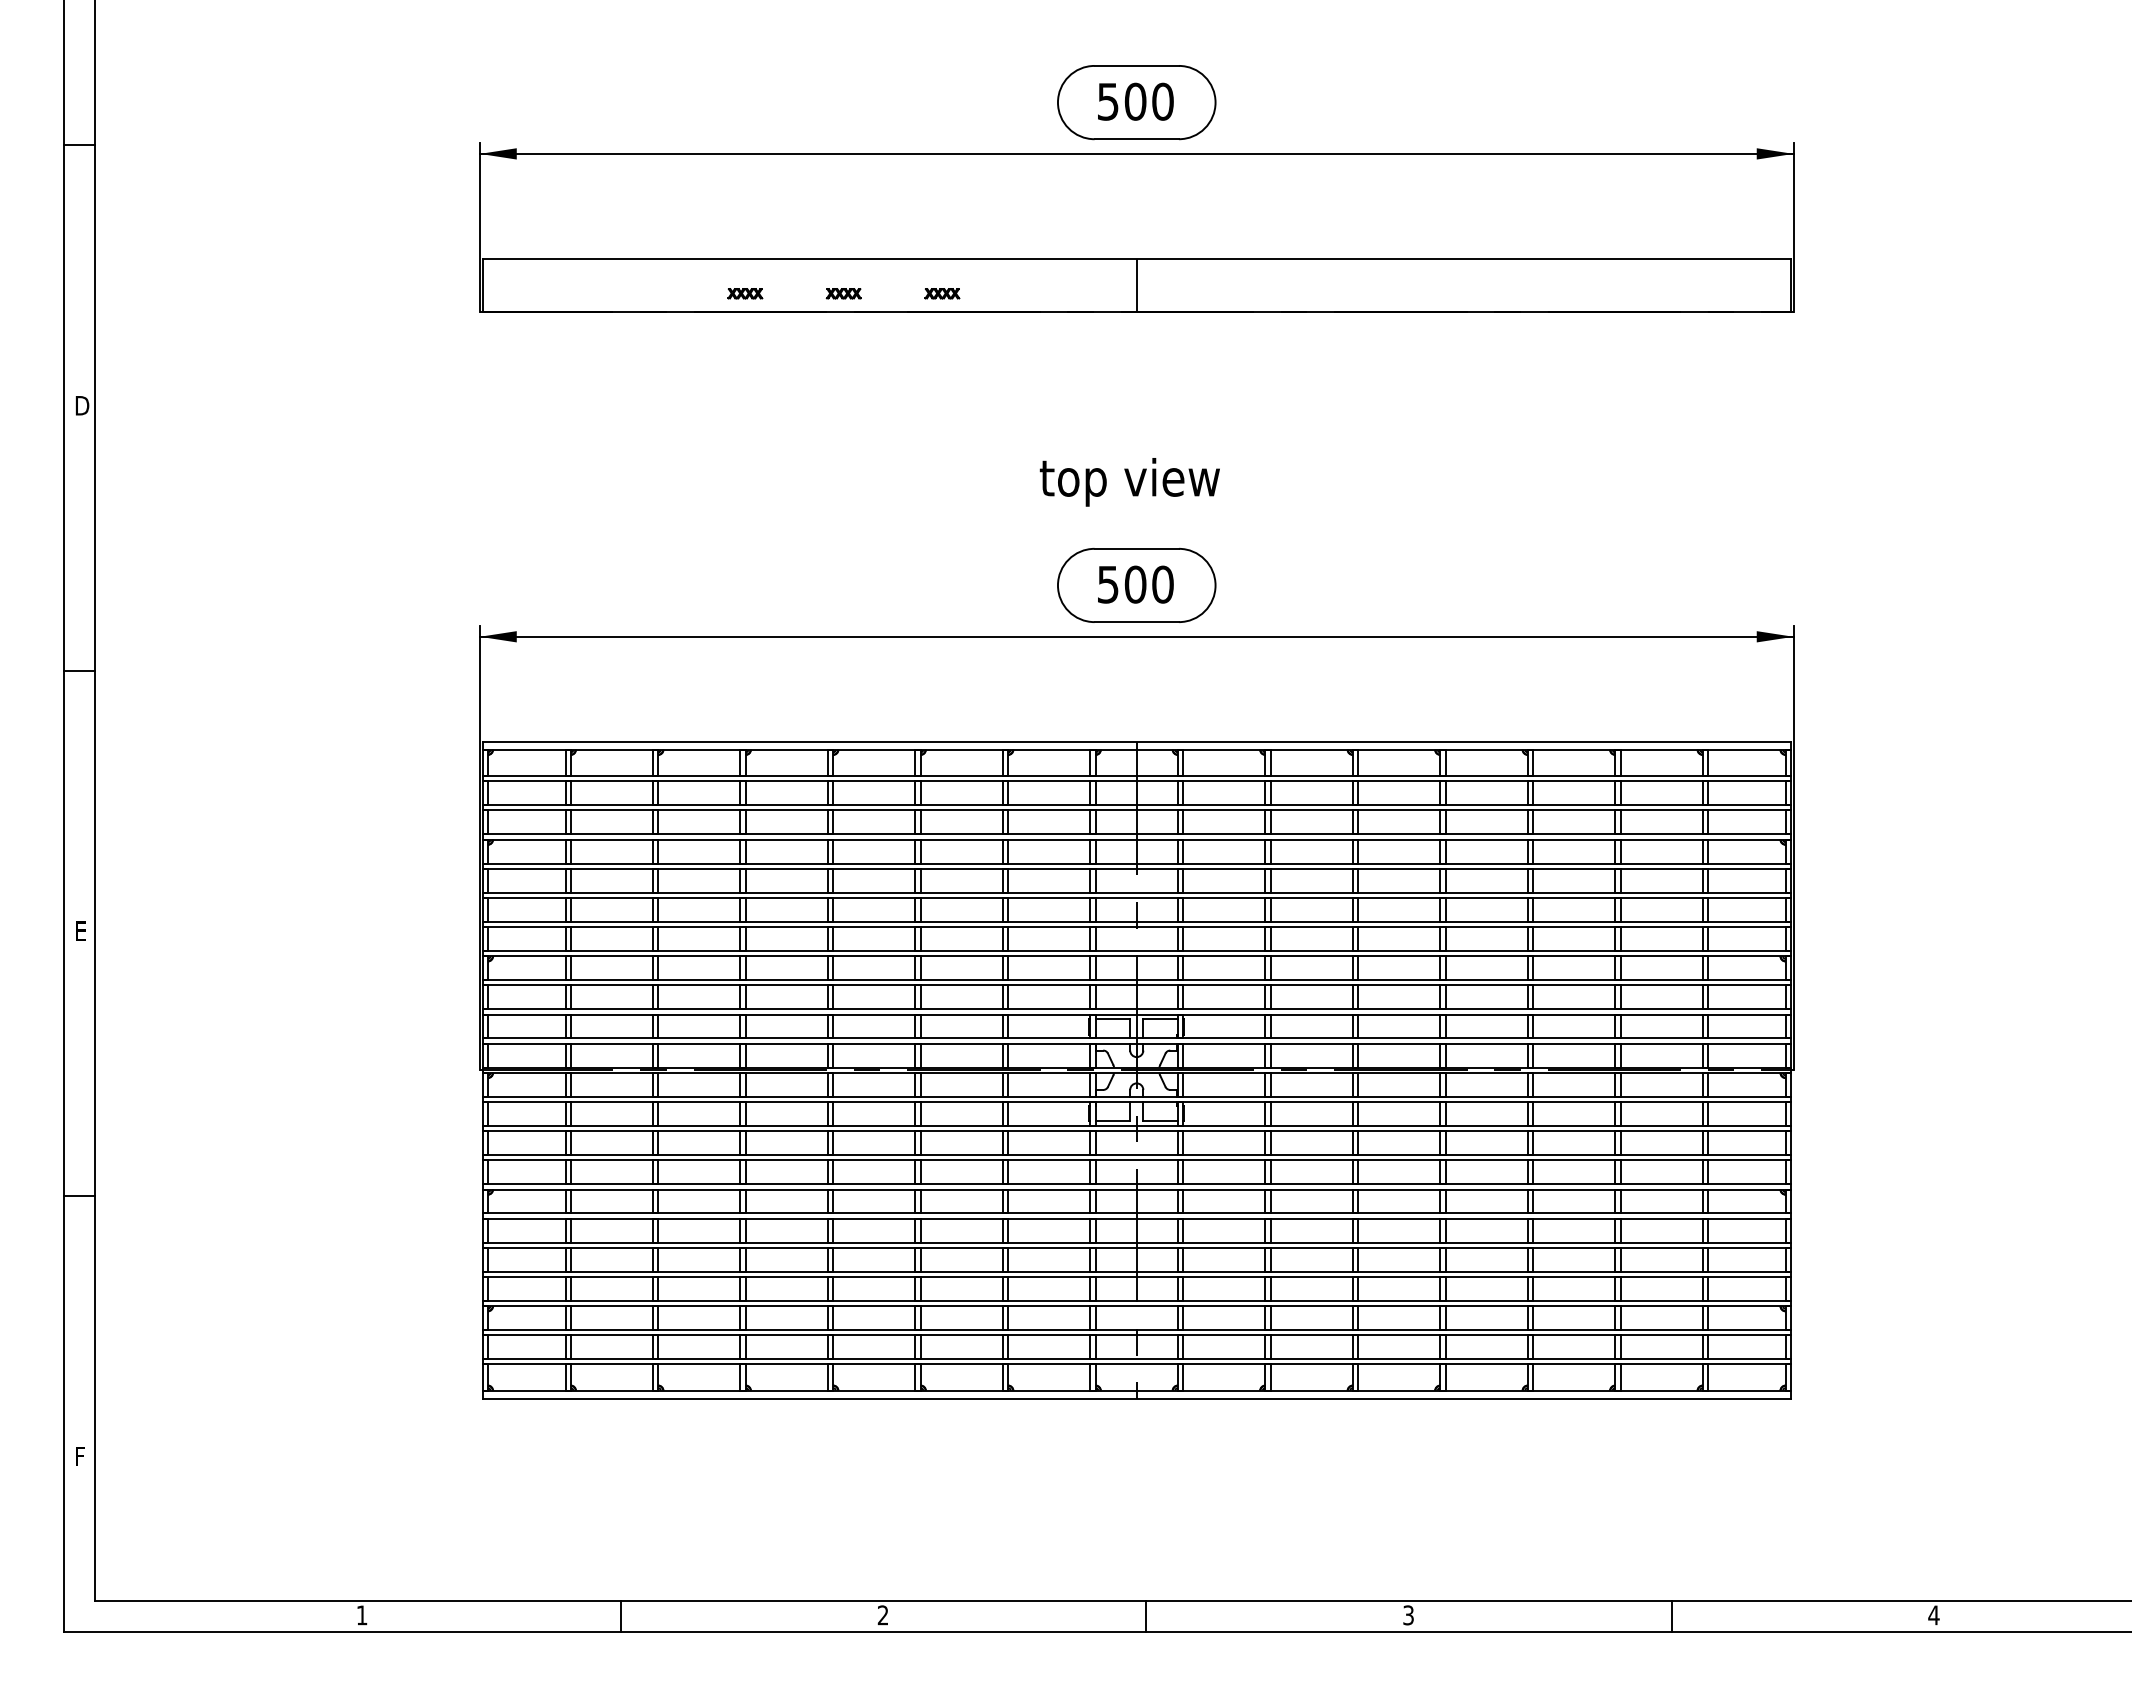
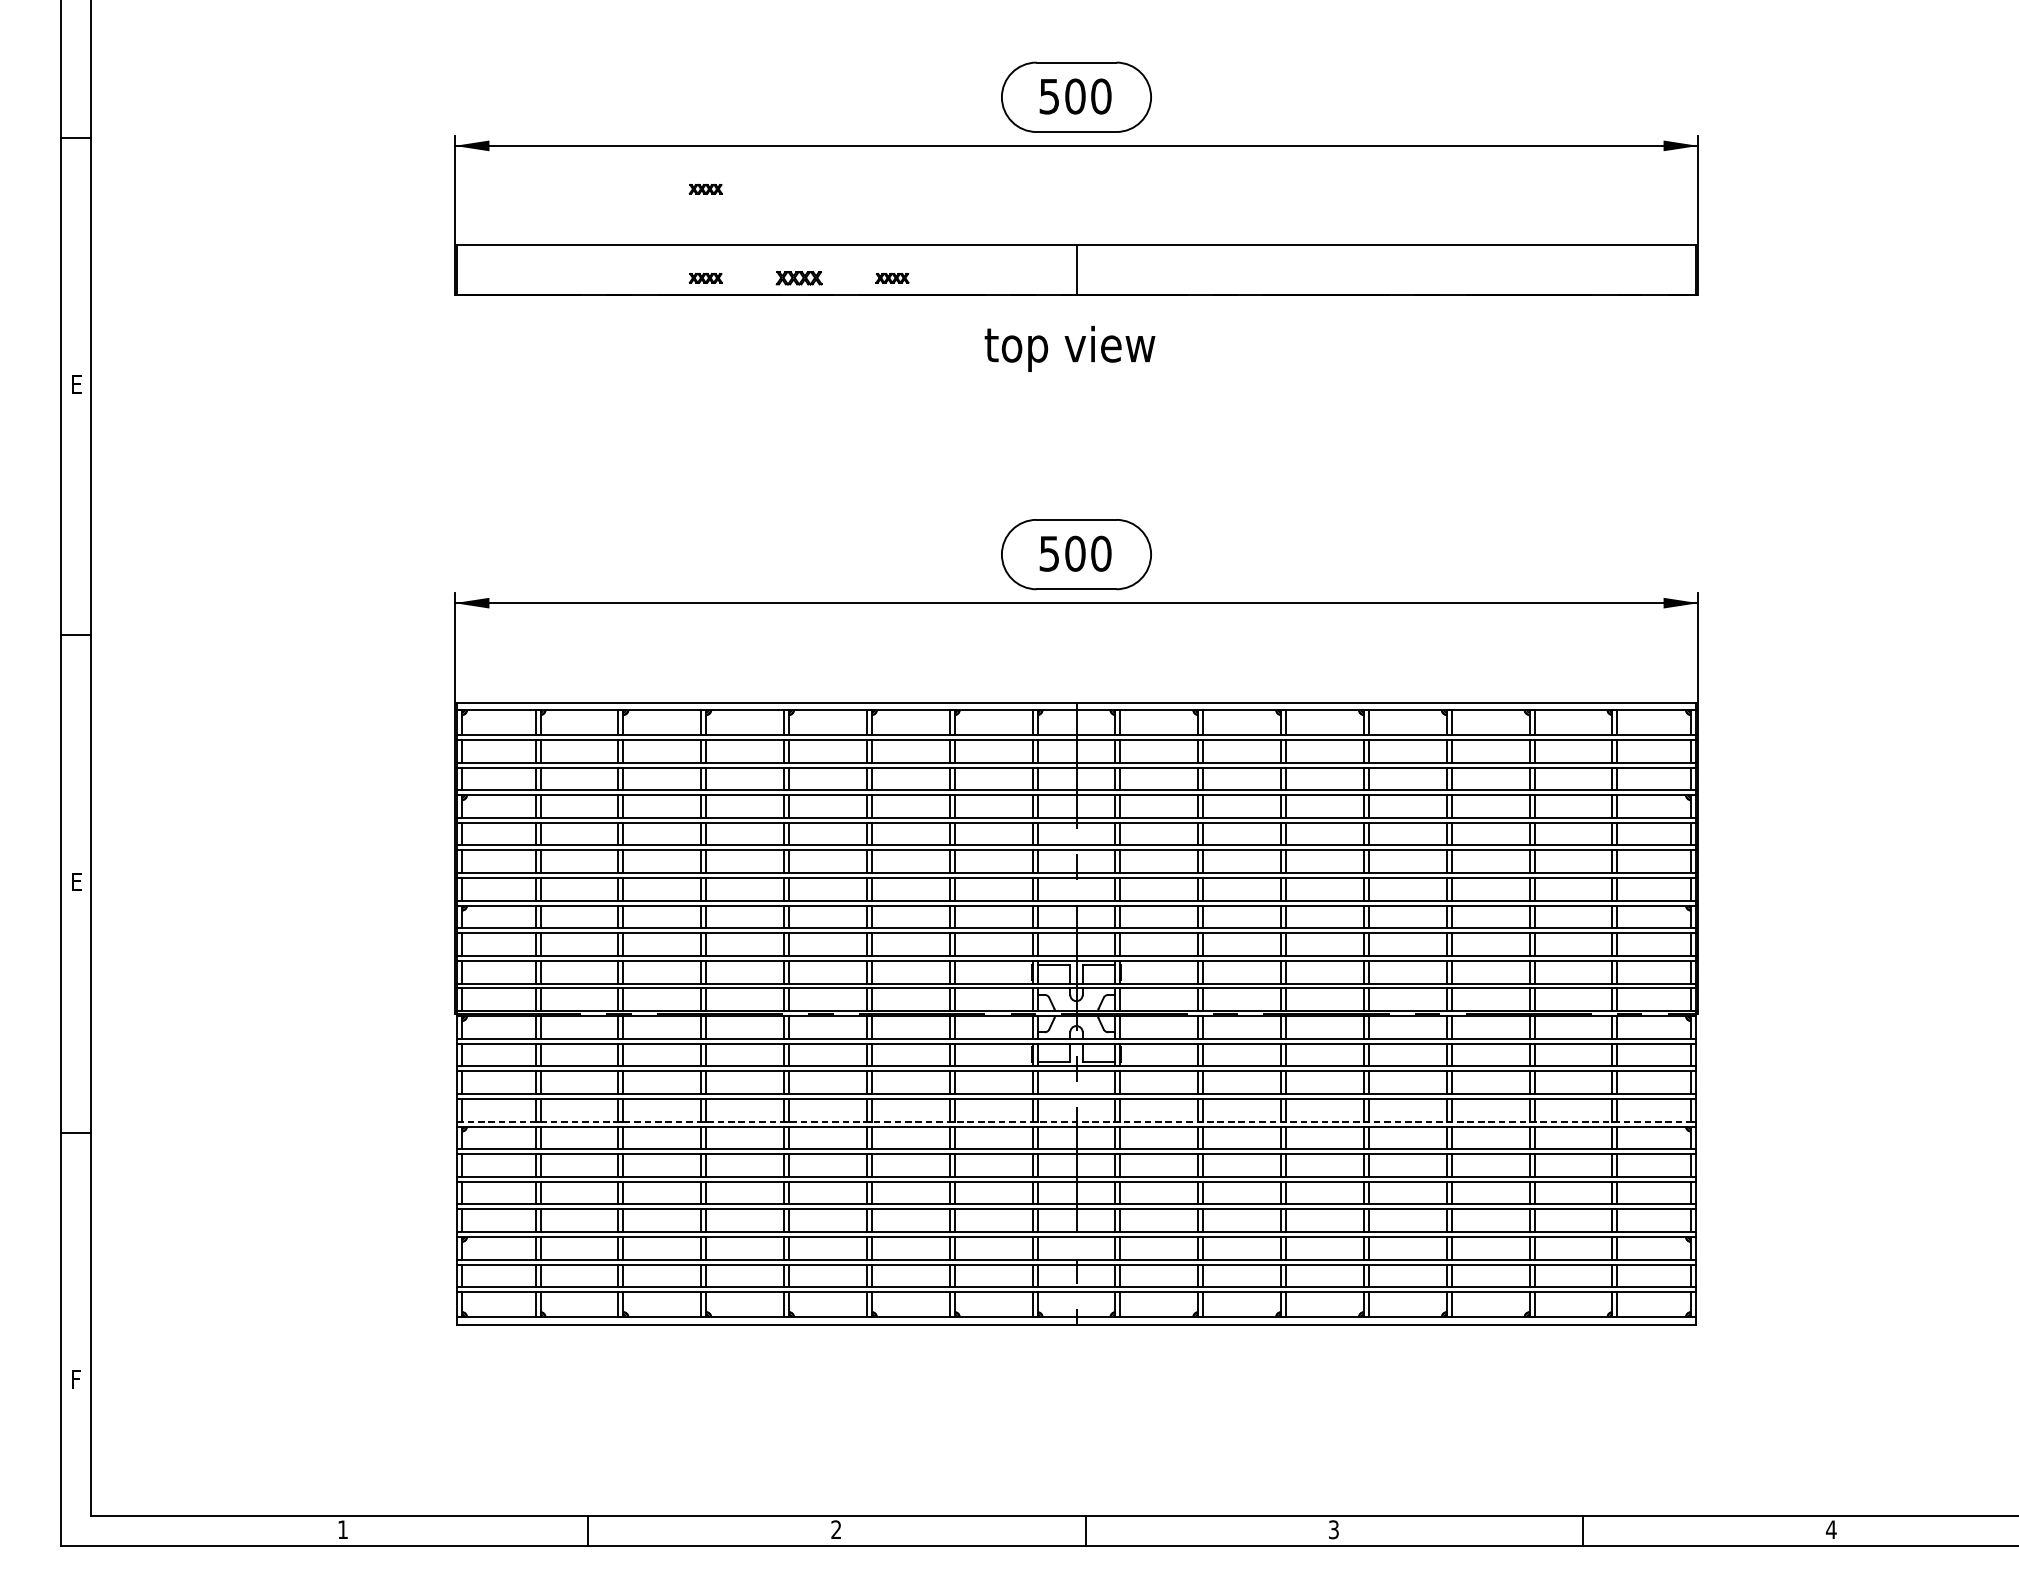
part: (745, 199) -> (706, 189), added
part: (843, 293) -> (798, 278), size x1.4
text: (82, 405) -> (78, 384), D -> E
text: (1129, 482) -> (1069, 349), moved
line: (1137, 1184) -> (1077, 1121), solid -> dashed

